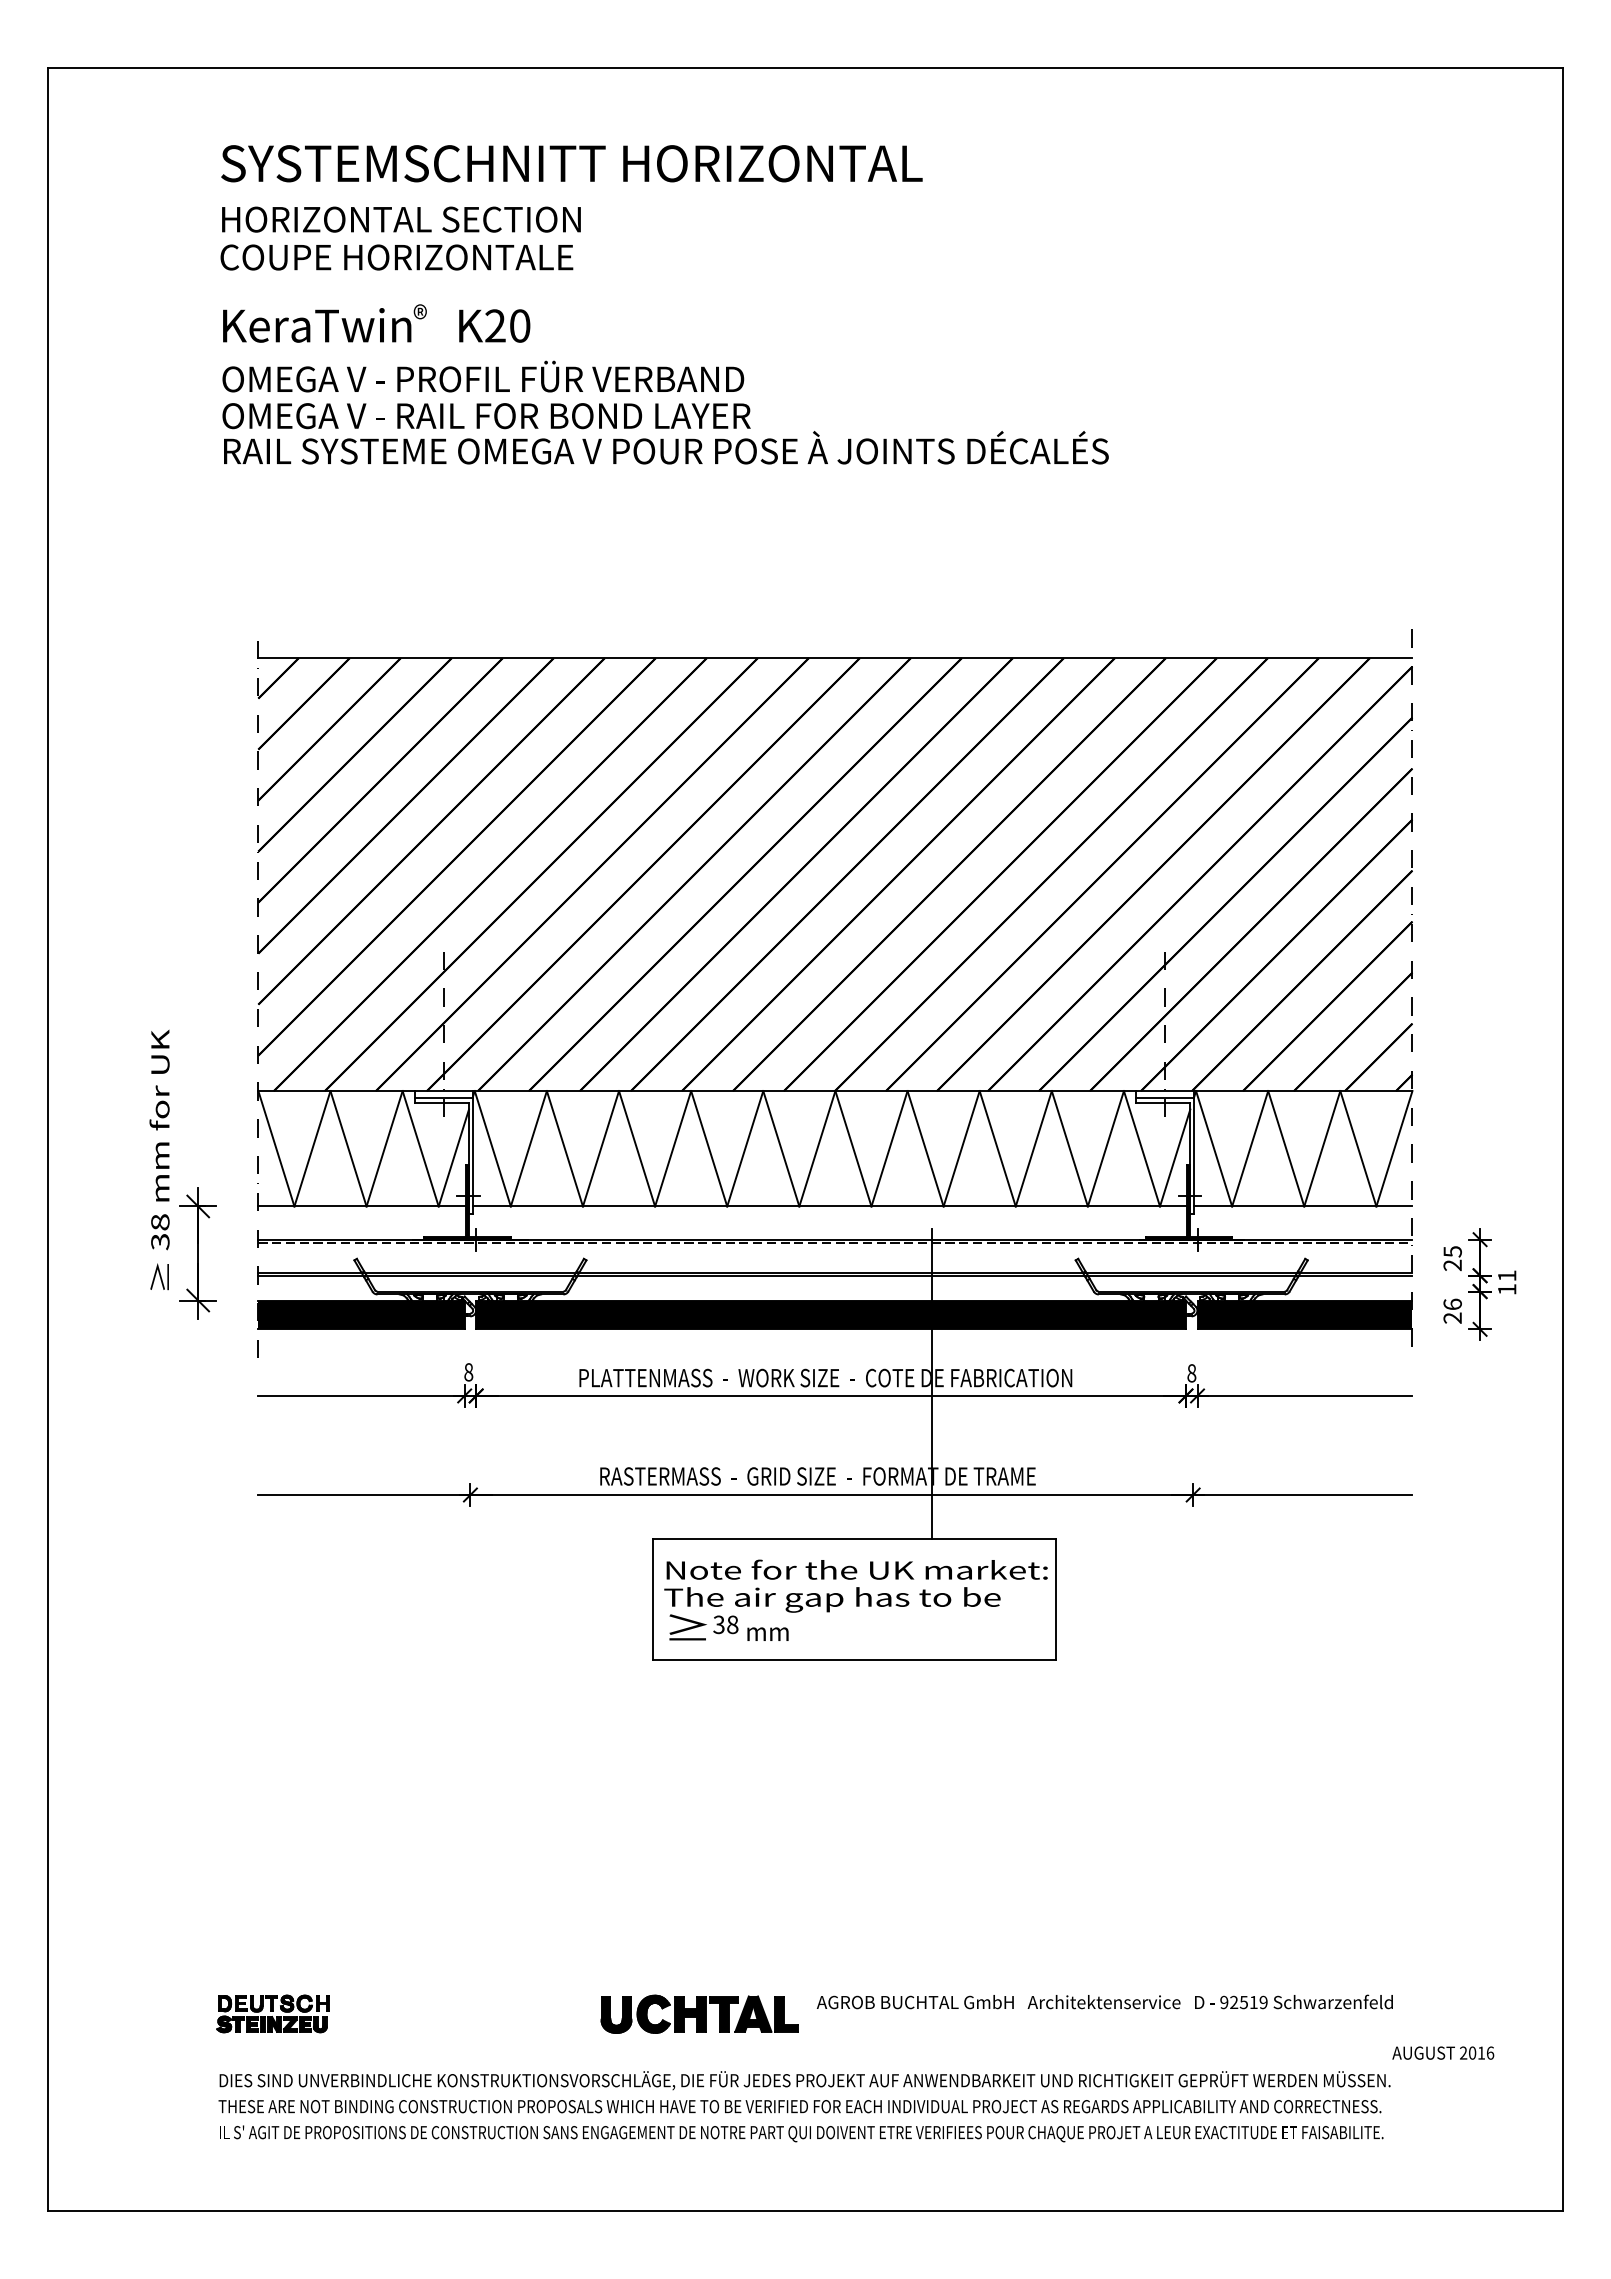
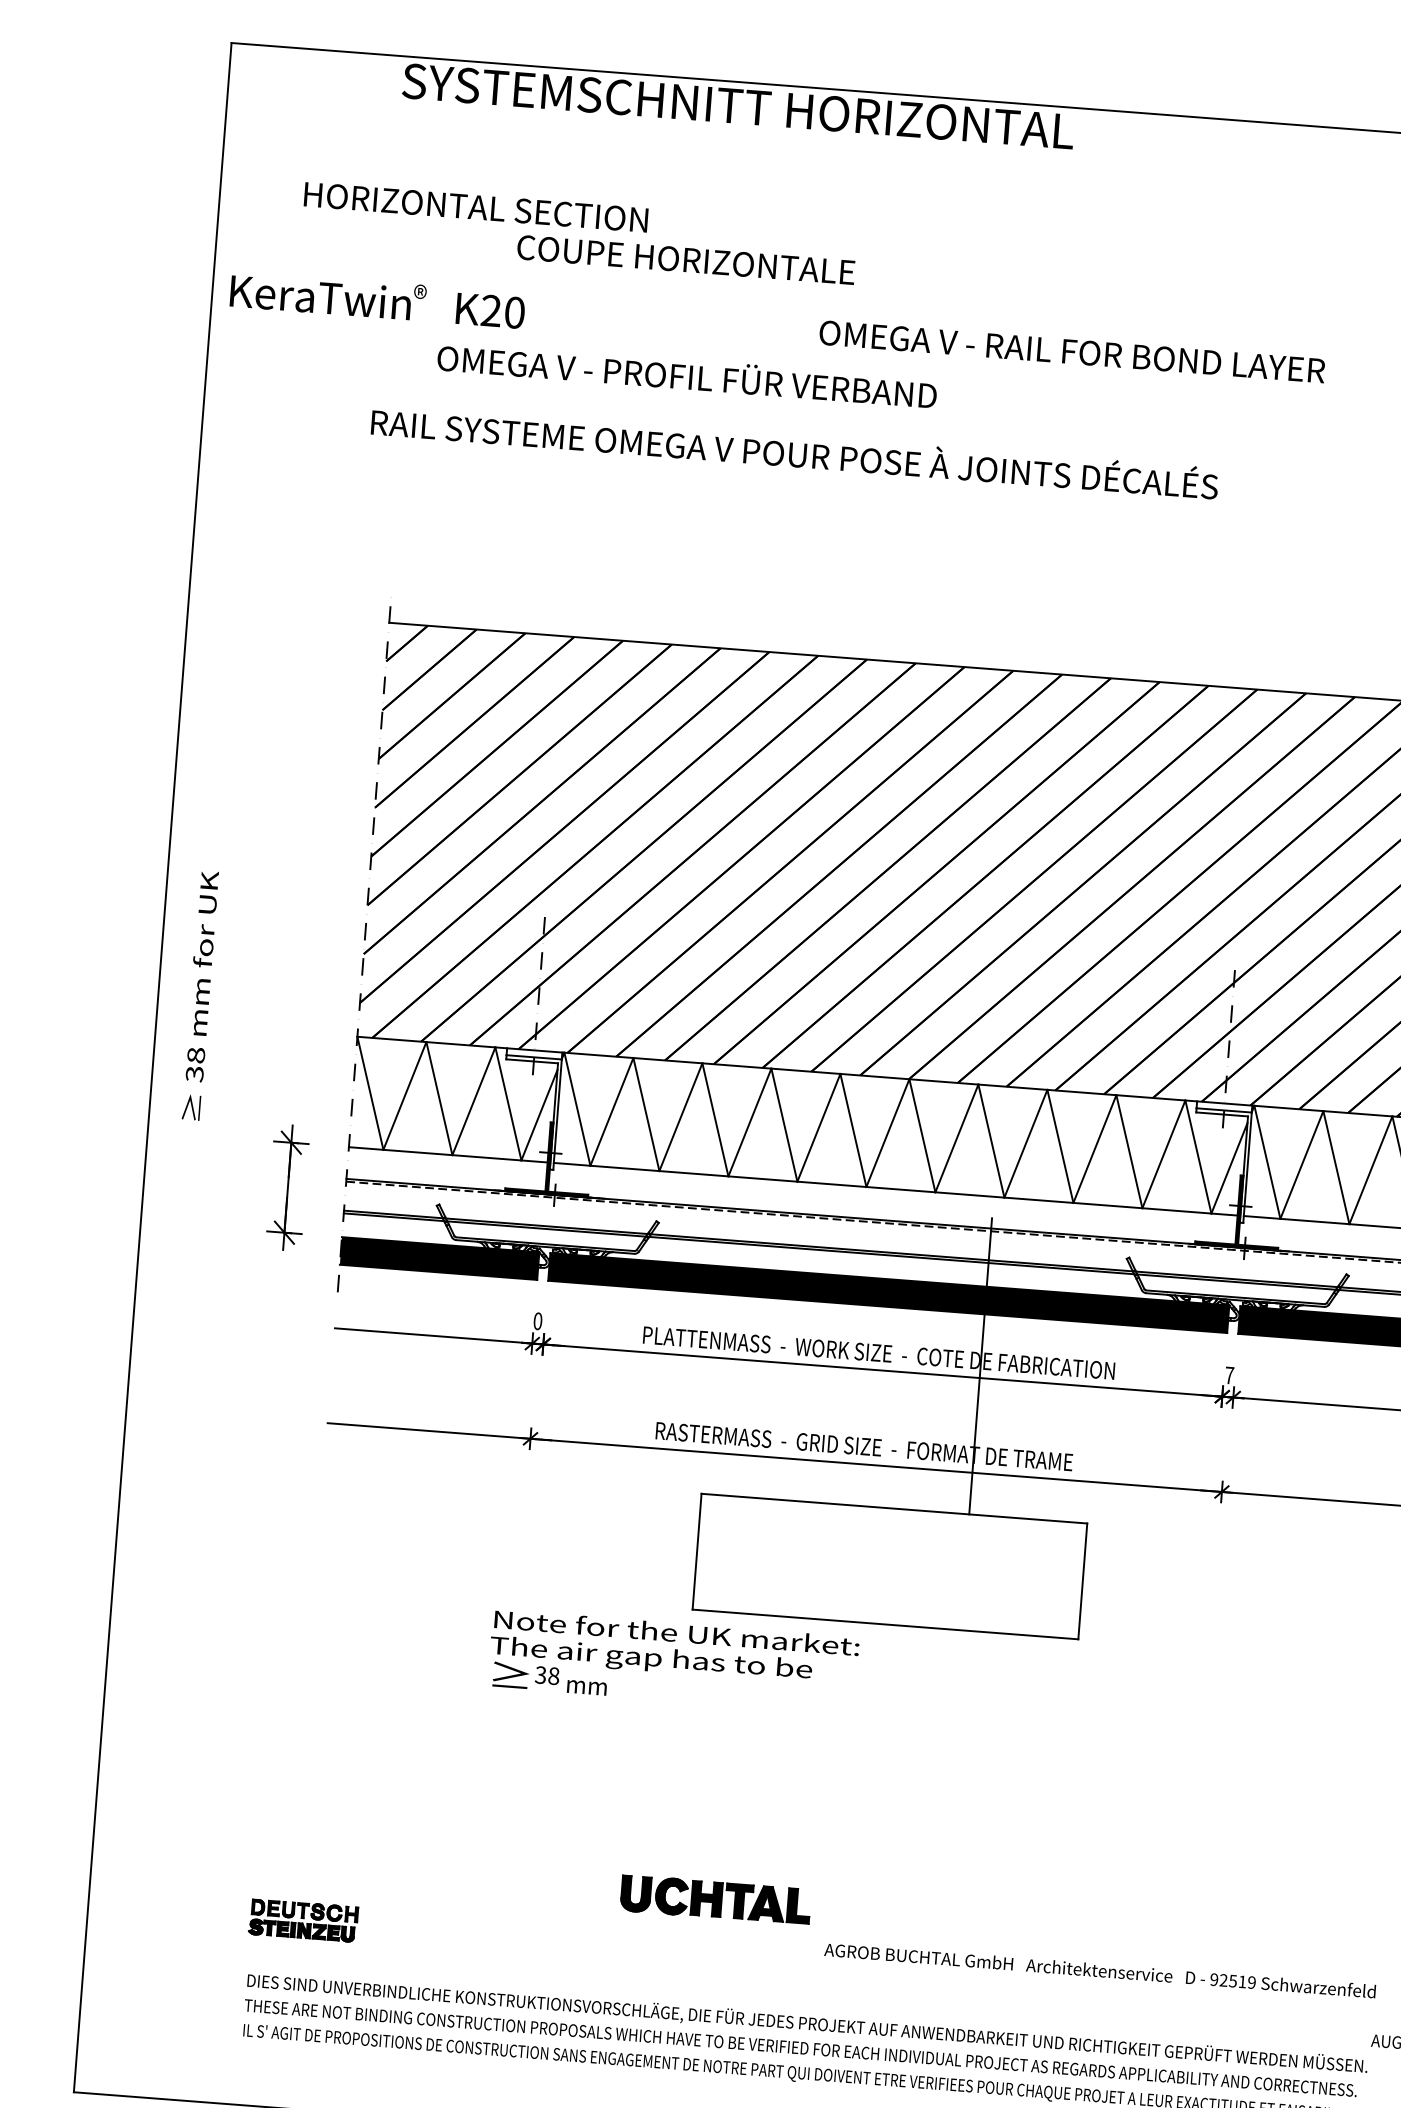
text: (571, 163) -> (738, 106), moved
text: (401, 219) -> (476, 207), moved
text: (396, 257) -> (685, 259), moved
text: (376, 323) -> (377, 299), moved
text: (483, 376) -> (687, 374), moved
text: (486, 416) -> (1072, 352), moved
text: (159, 1159) -> (200, 995), moved
text: (468, 1372) -> (537, 1321), 8 -> 0
text: (1191, 1373) -> (1229, 1375), 8 -> 7
text: (855, 1599) -> (673, 1660), moved
part: (699, 2013) -> (715, 1899), moved

